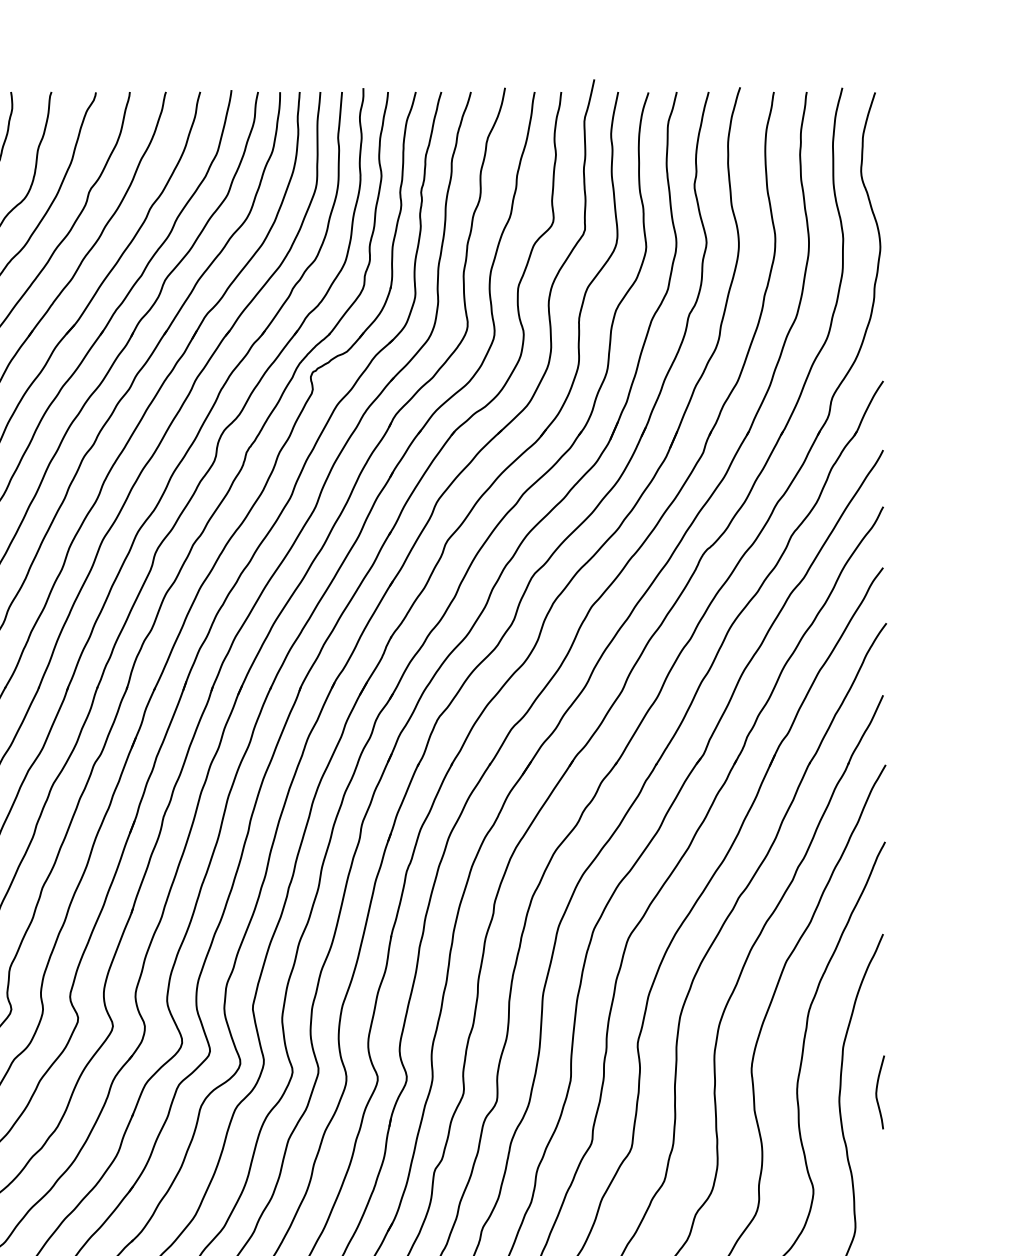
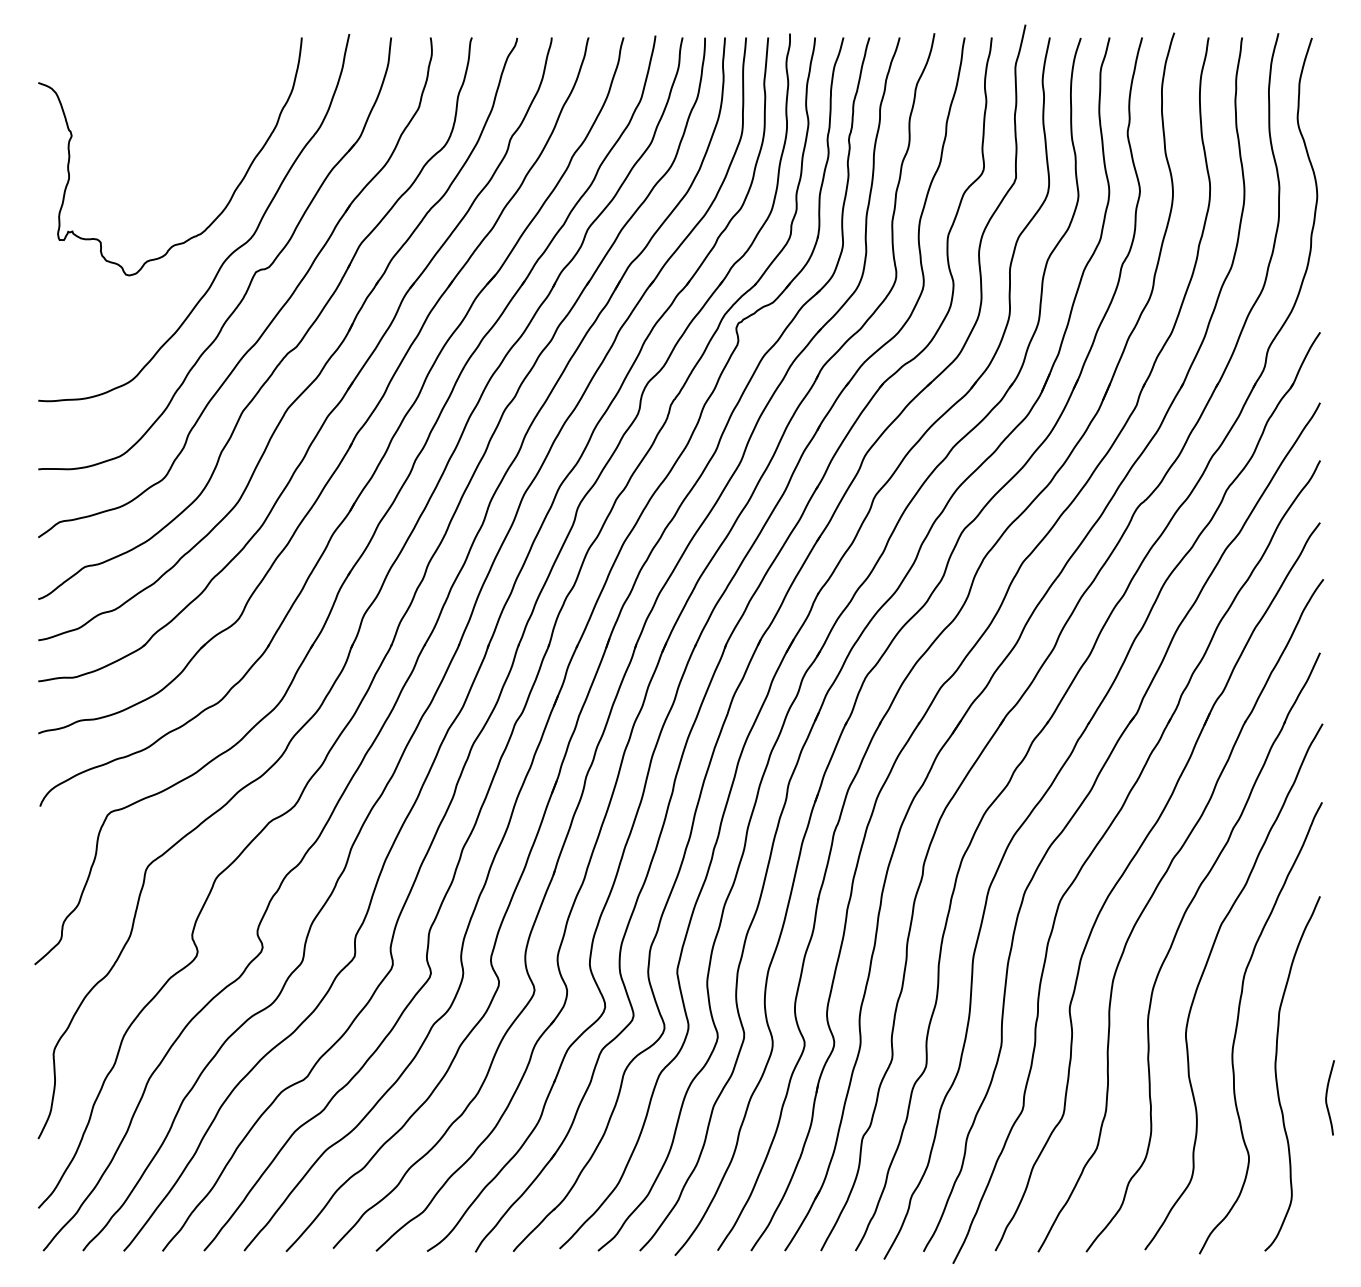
curve: (877, 1092) -> (1327, 1097), moved

